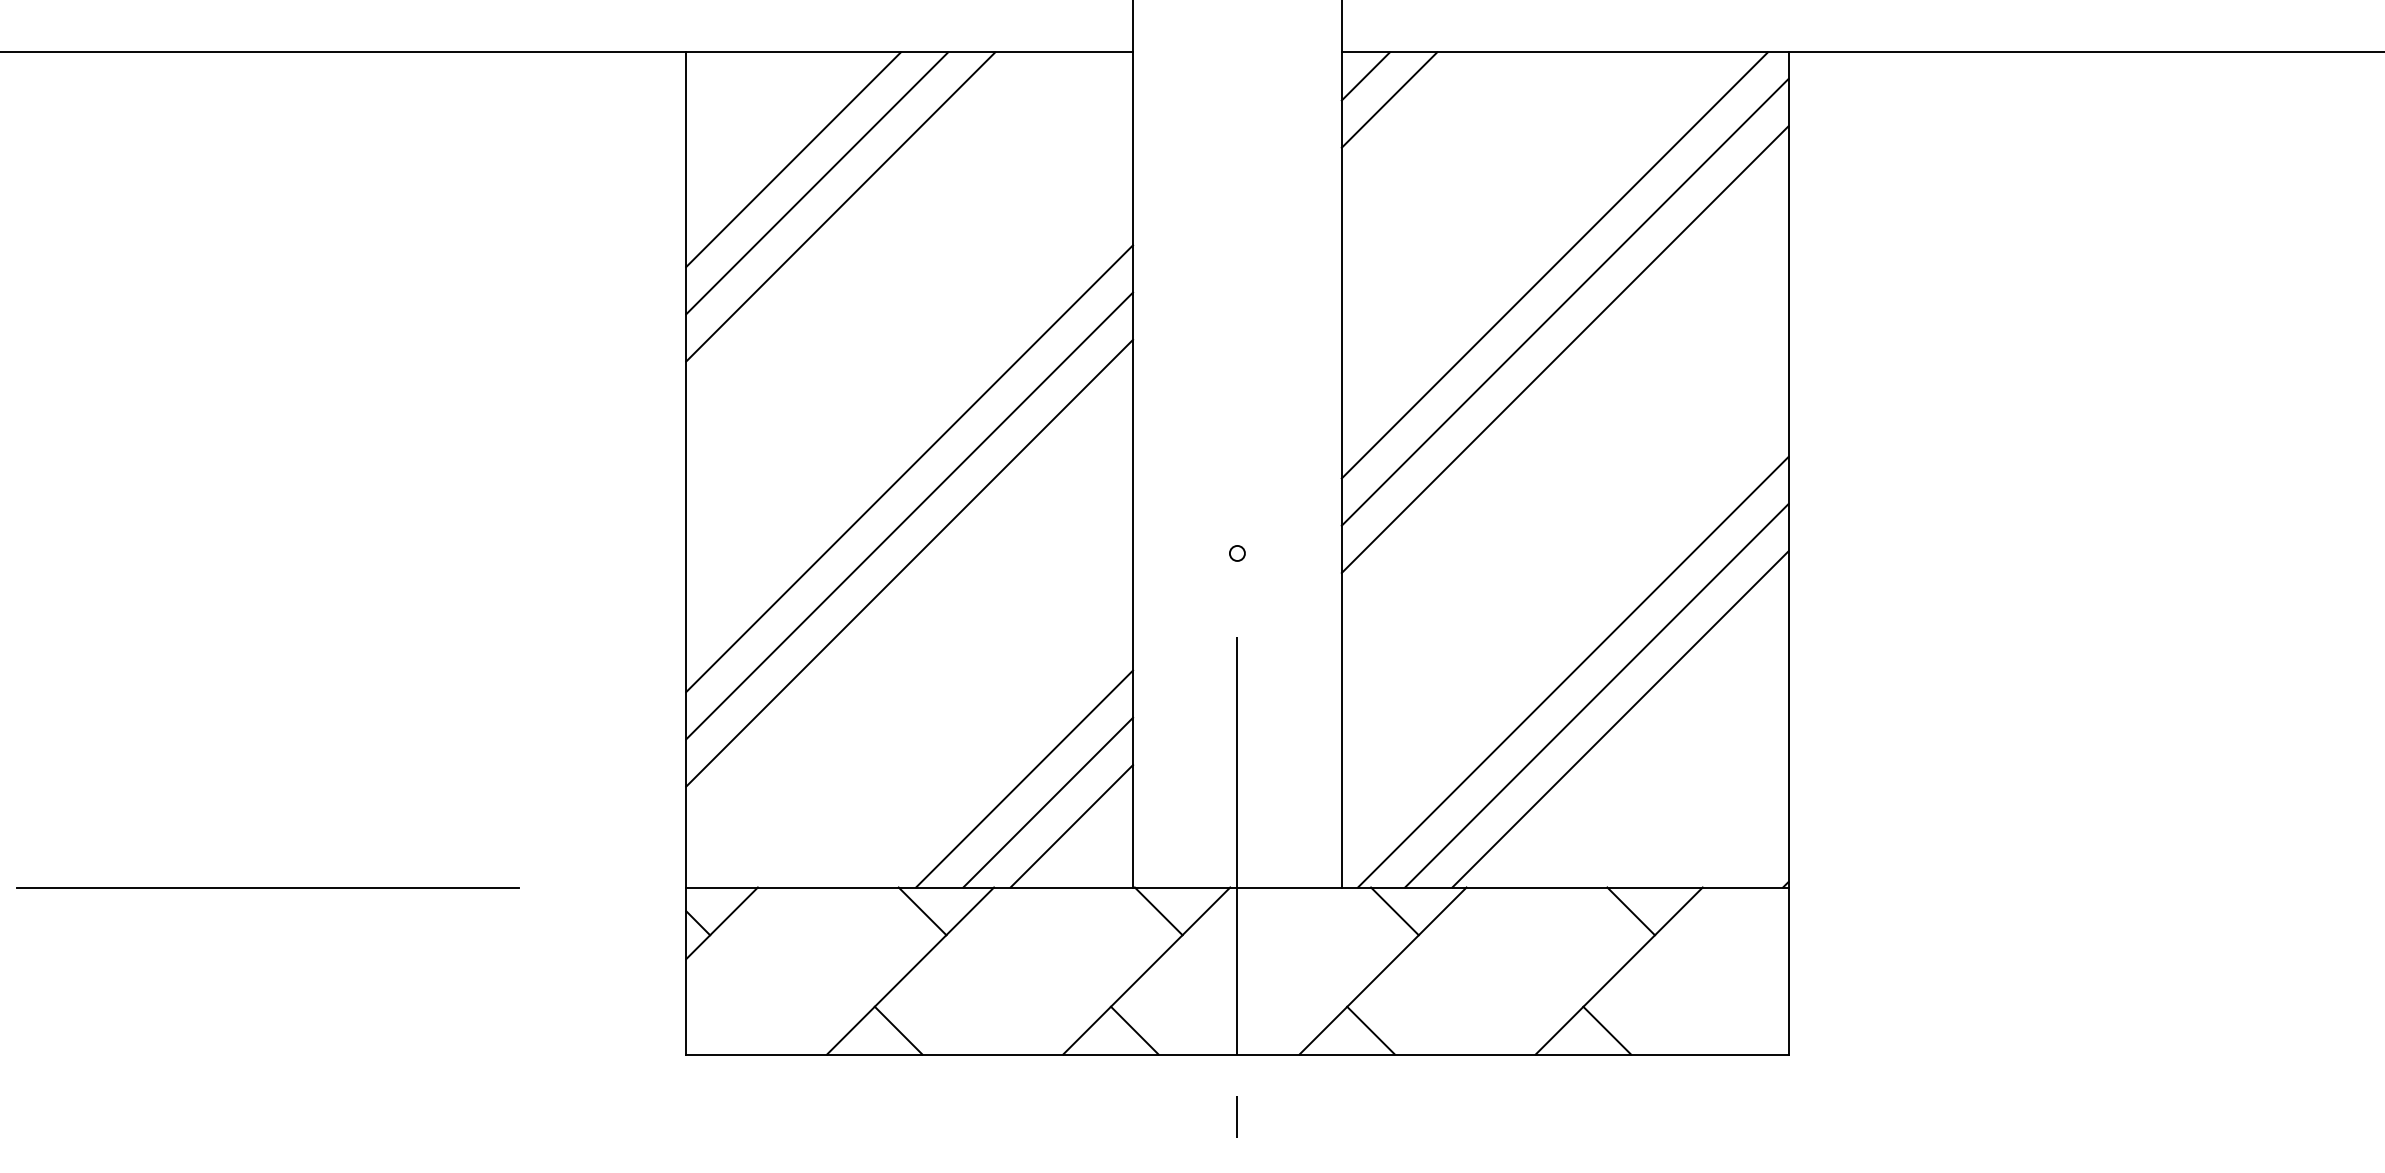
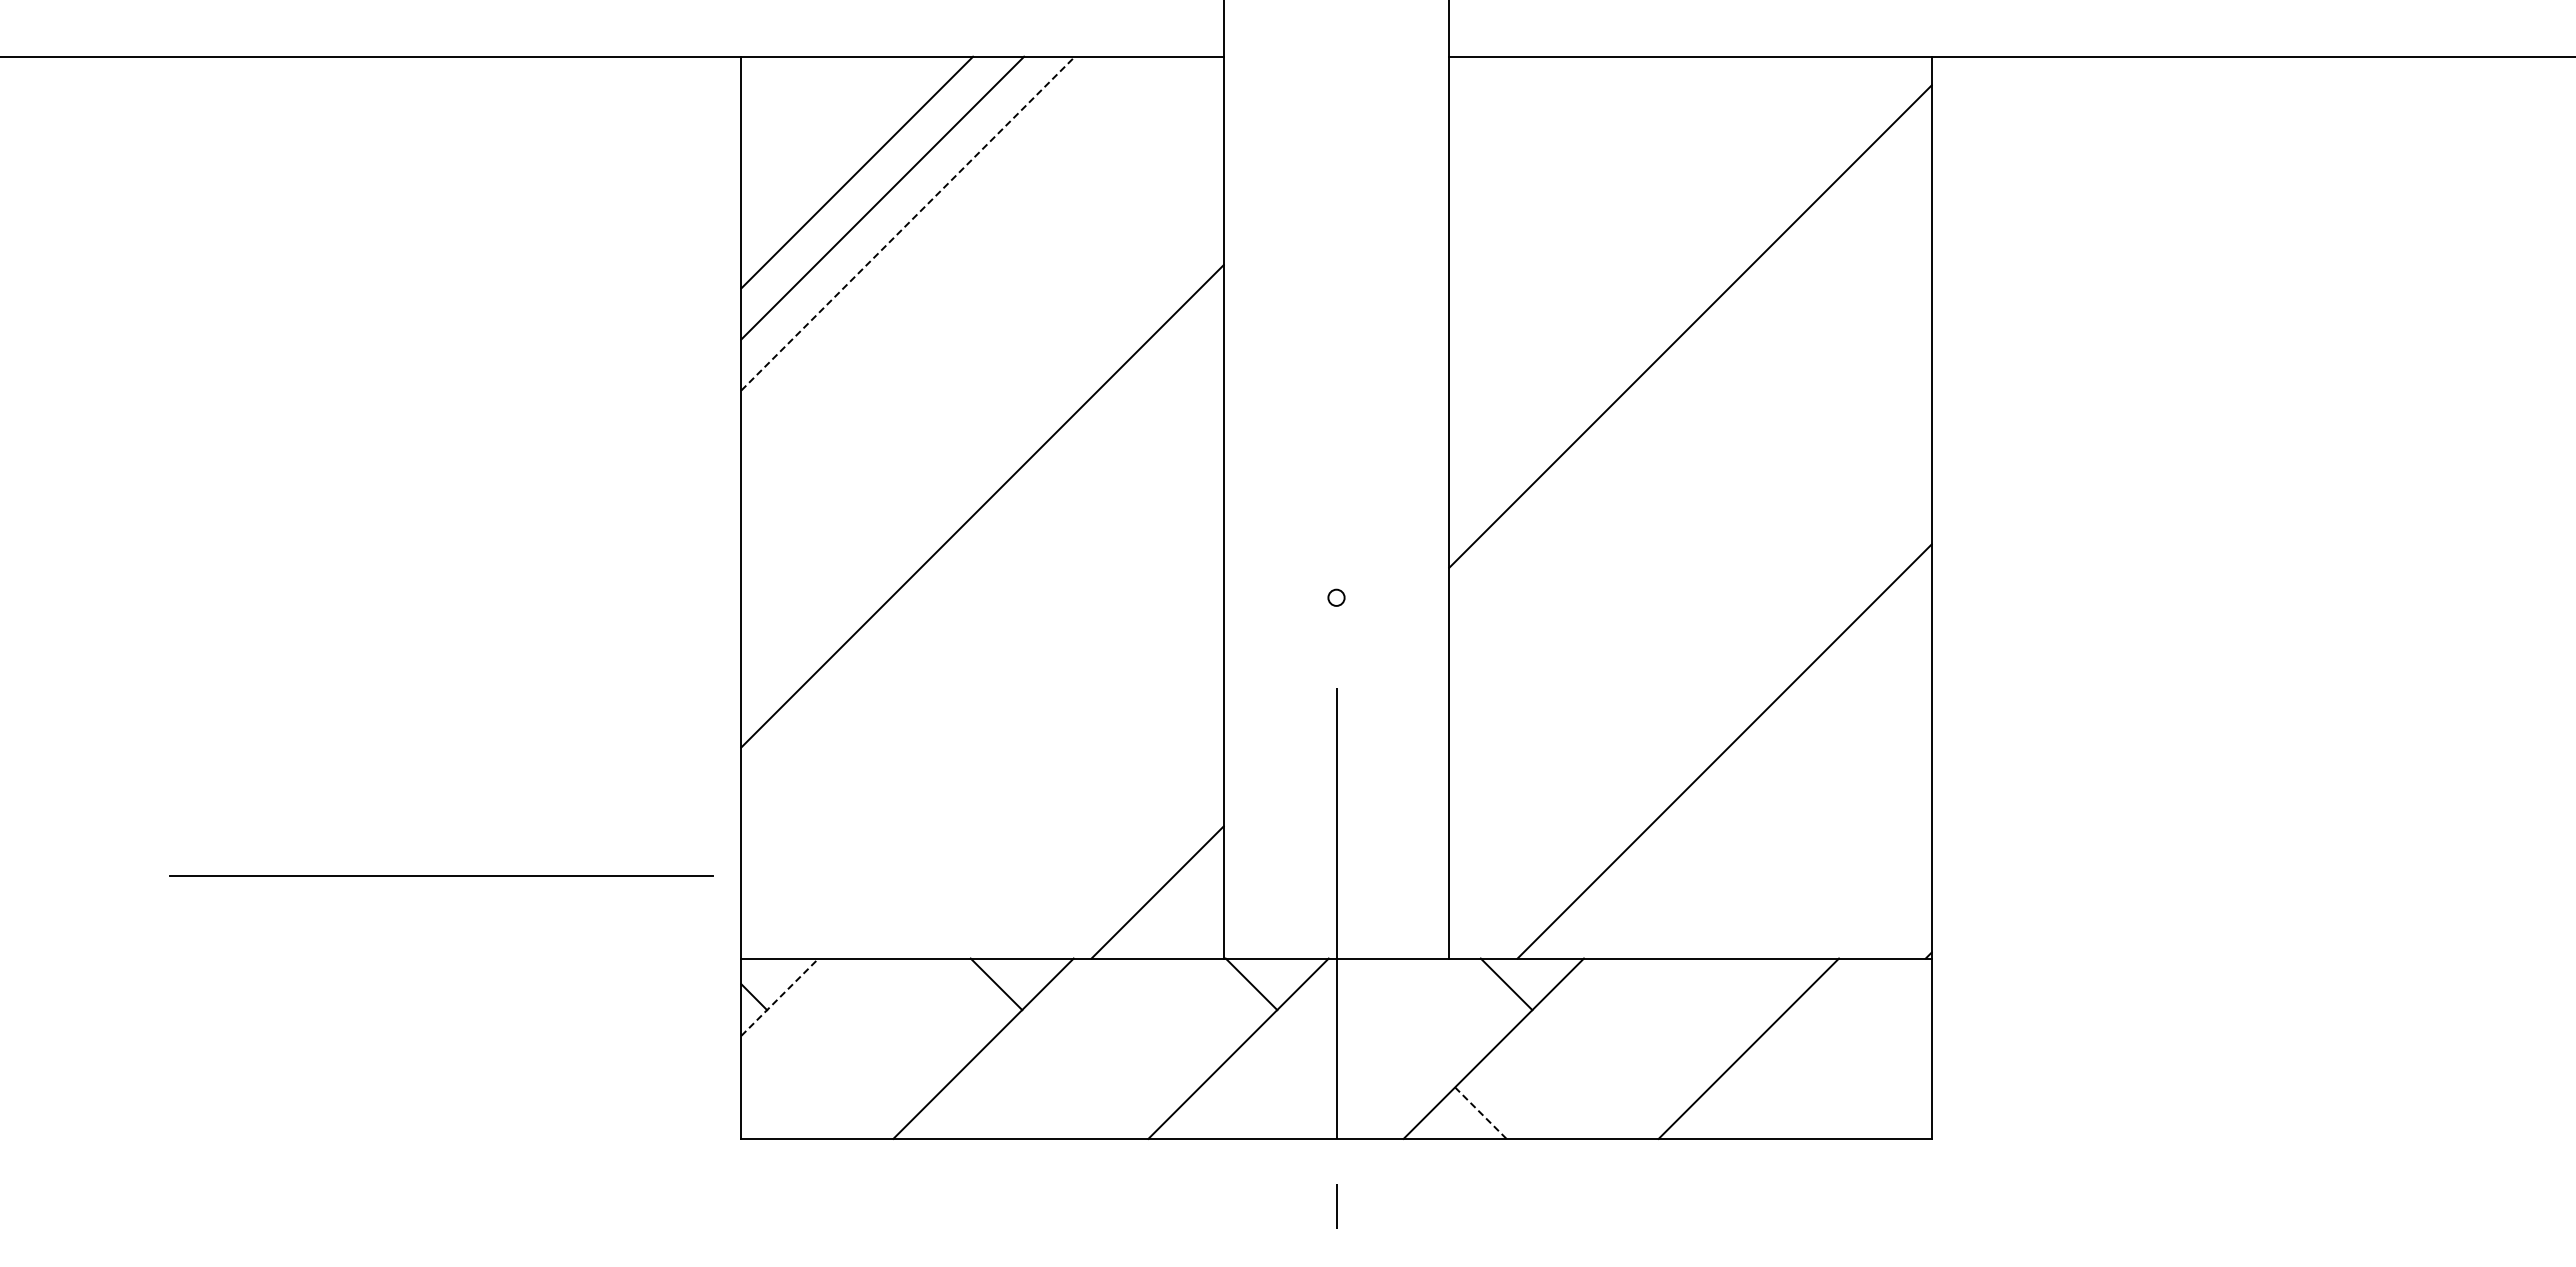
line: (1366, 76) -> (1475, 82), removed
line: (1389, 99) -> (1500, 107), removed
line: (841, 206) -> (908, 223), solid -> dashed
line: (1555, 265) -> (1679, 286), removed
line: (1565, 349) -> (1690, 377), removed
line: (909, 516) -> (982, 557), removed
line: (909, 563) -> (982, 608), removed
line: (1572, 671) -> (1698, 725), removed
line: (1619, 718) -> (1749, 776), removed
line: (1024, 779) -> (1106, 841), removed
line: (1047, 802) -> (1131, 866), removed
line: (267, 887) -> (441, 875), moved
line: (1630, 911) -> (1761, 984), removed
line: (722, 923) -> (780, 997), solid -> dashed
line: (898, 1030) -> (970, 1112), removed
line: (1134, 1030) -> (1225, 1112), removed
line: (1371, 1030) -> (1481, 1113), solid -> dashed
line: (1606, 1030) -> (1735, 1112), removed

